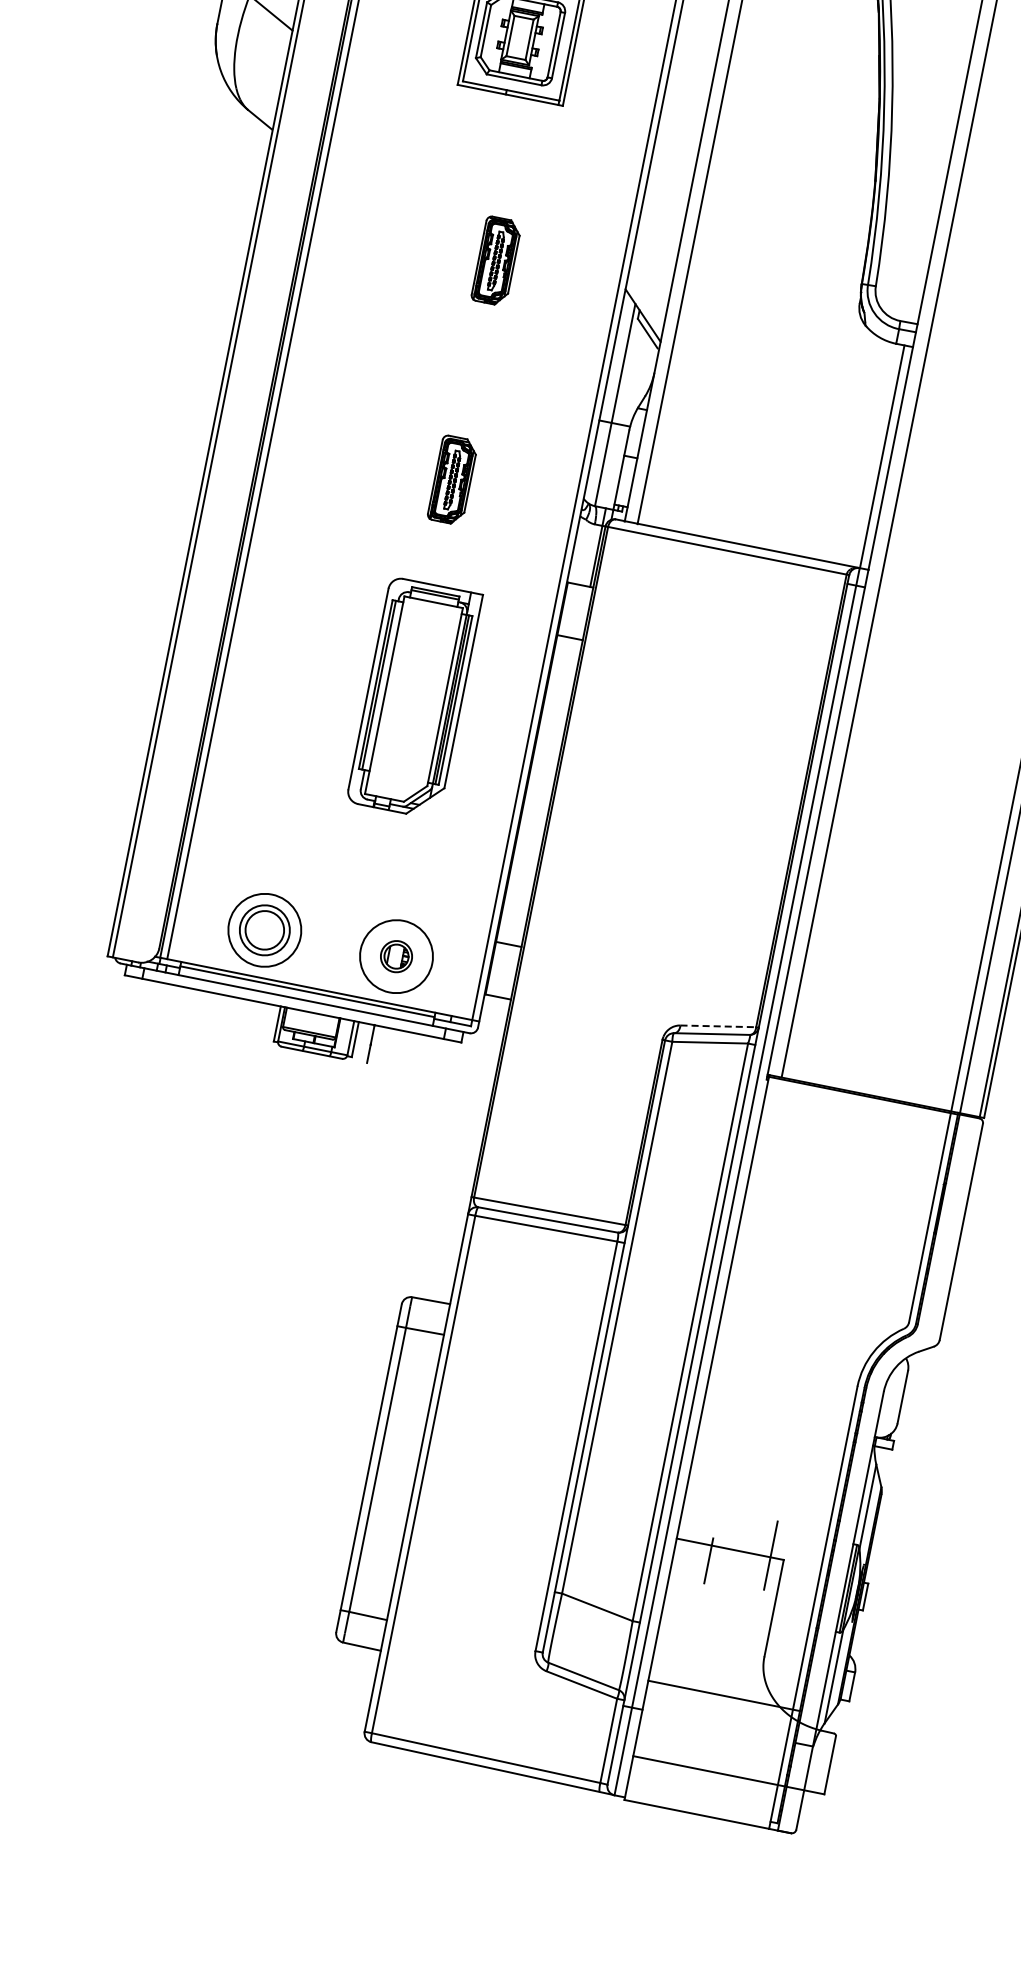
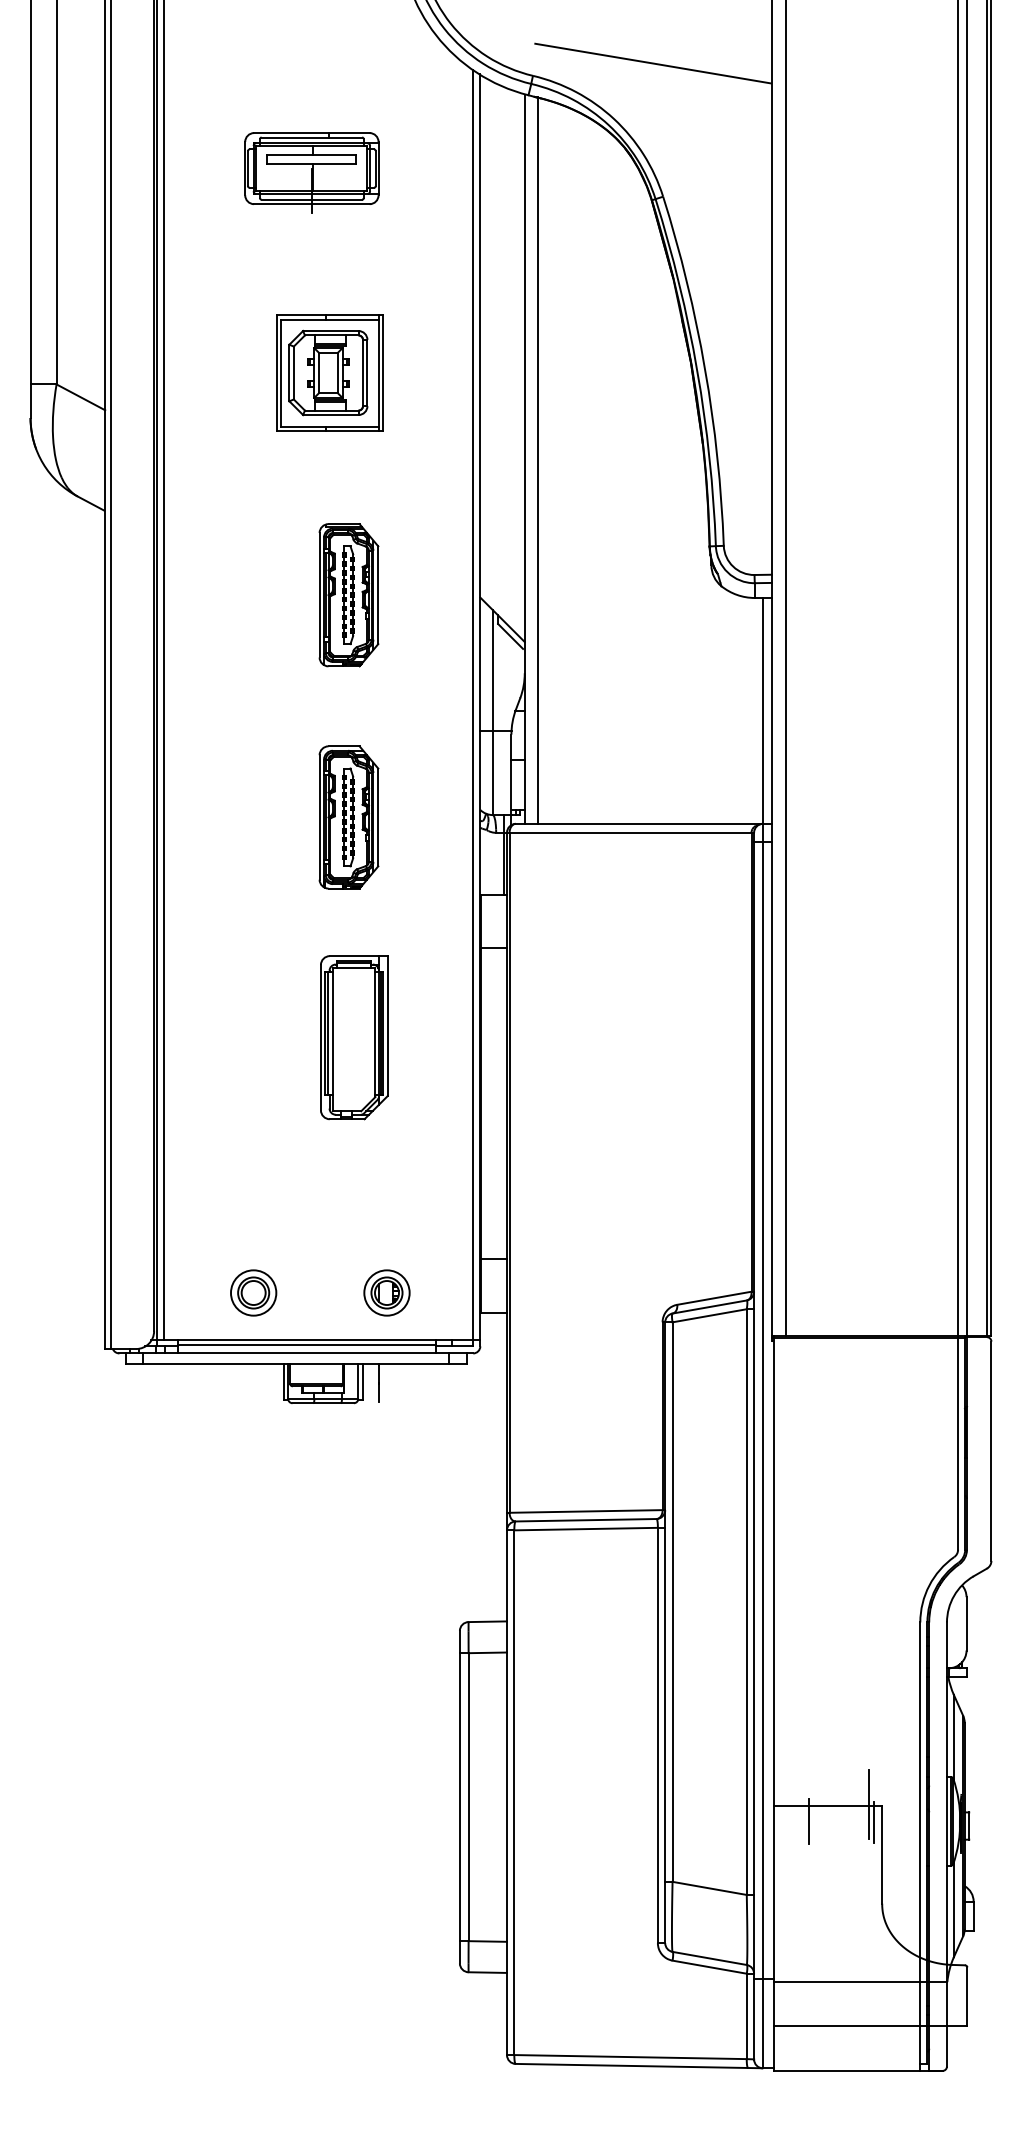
part: (495, 261) -> (348, 595), size x1.67
part: (452, 480) -> (348, 817), size x1.67
part: (414, 698) -> (354, 1037), size x0.71
part: (264, 929) -> (253, 1292), size x0.62
circle: (396, 956) -> (386, 1292), size x0.62
line: (718, 1026) -> (714, 1298), dashed -> solid
line: (772, 1574) -> (874, 1822), added
line: (724, 1696) -> (850, 1982), moved

